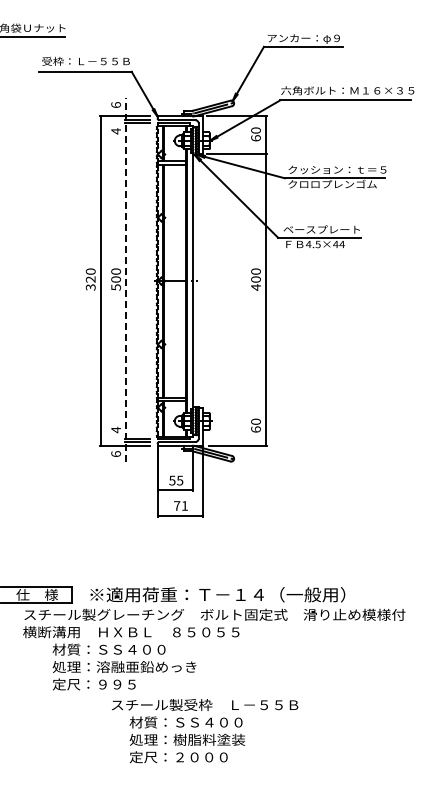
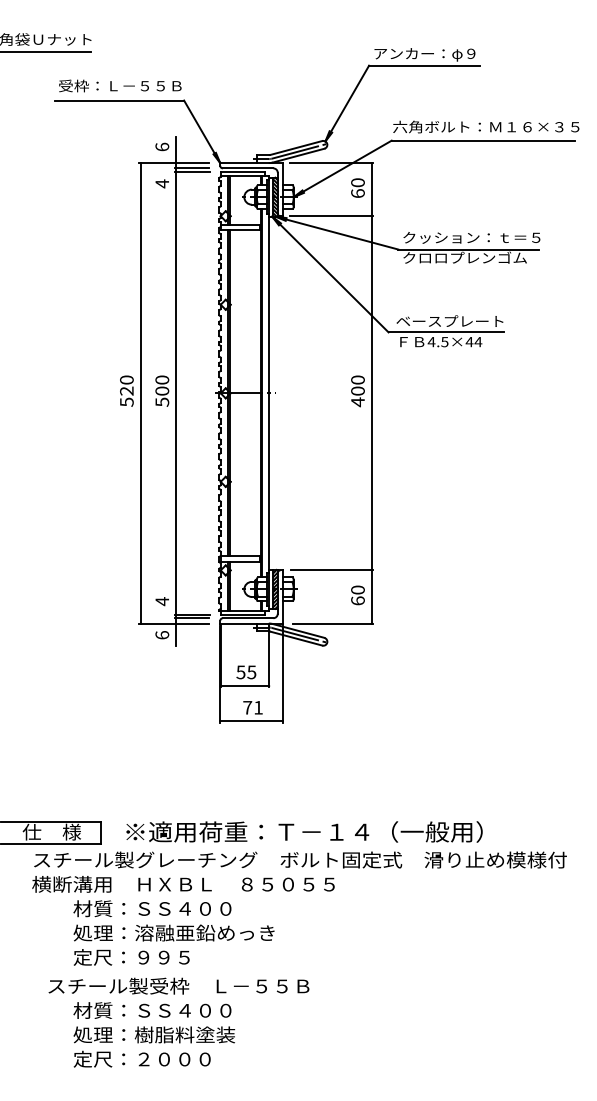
line: (125, 279) -> (175, 391), dashed -> solid
text: (89, 287) -> (125, 402), 320 -> 520
line: (237, 407) -> (332, 570), added
text: (205, 731) -> (179, 1023), moved

